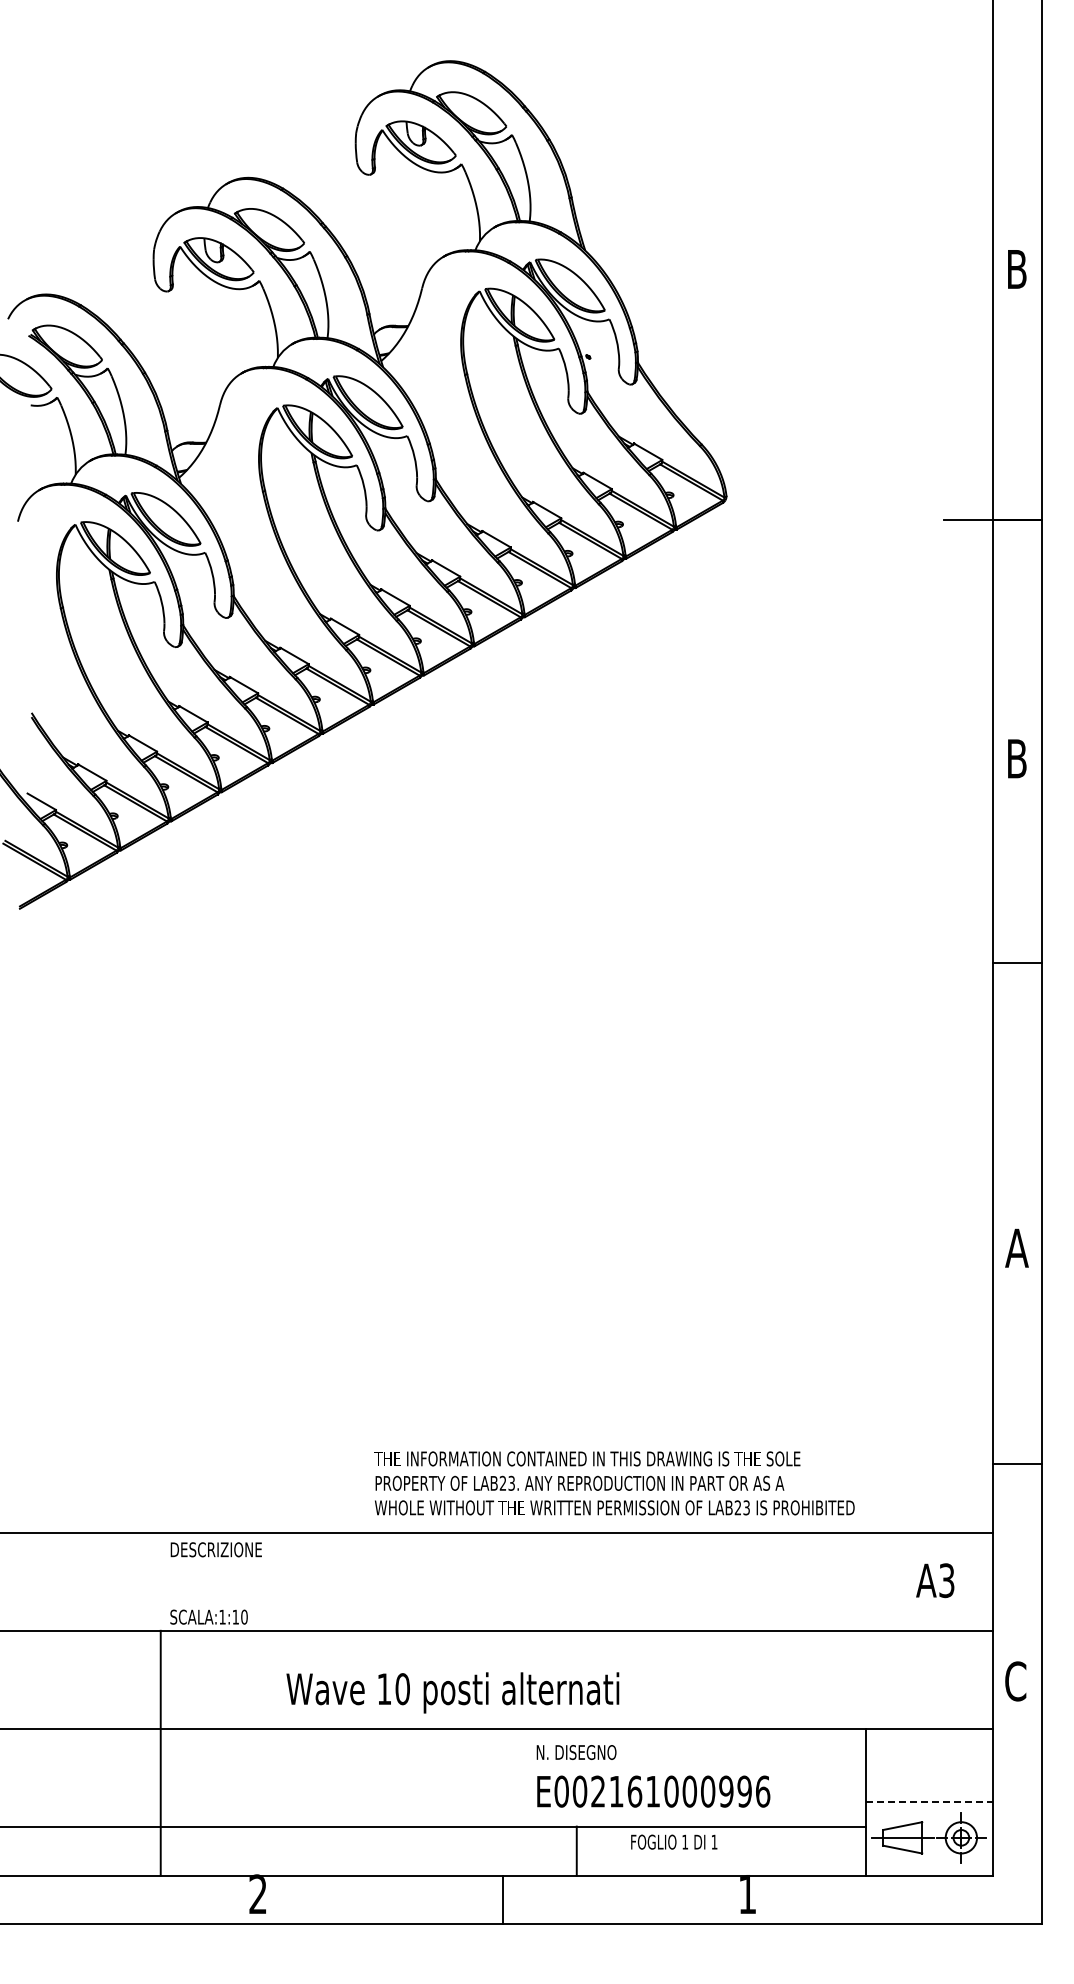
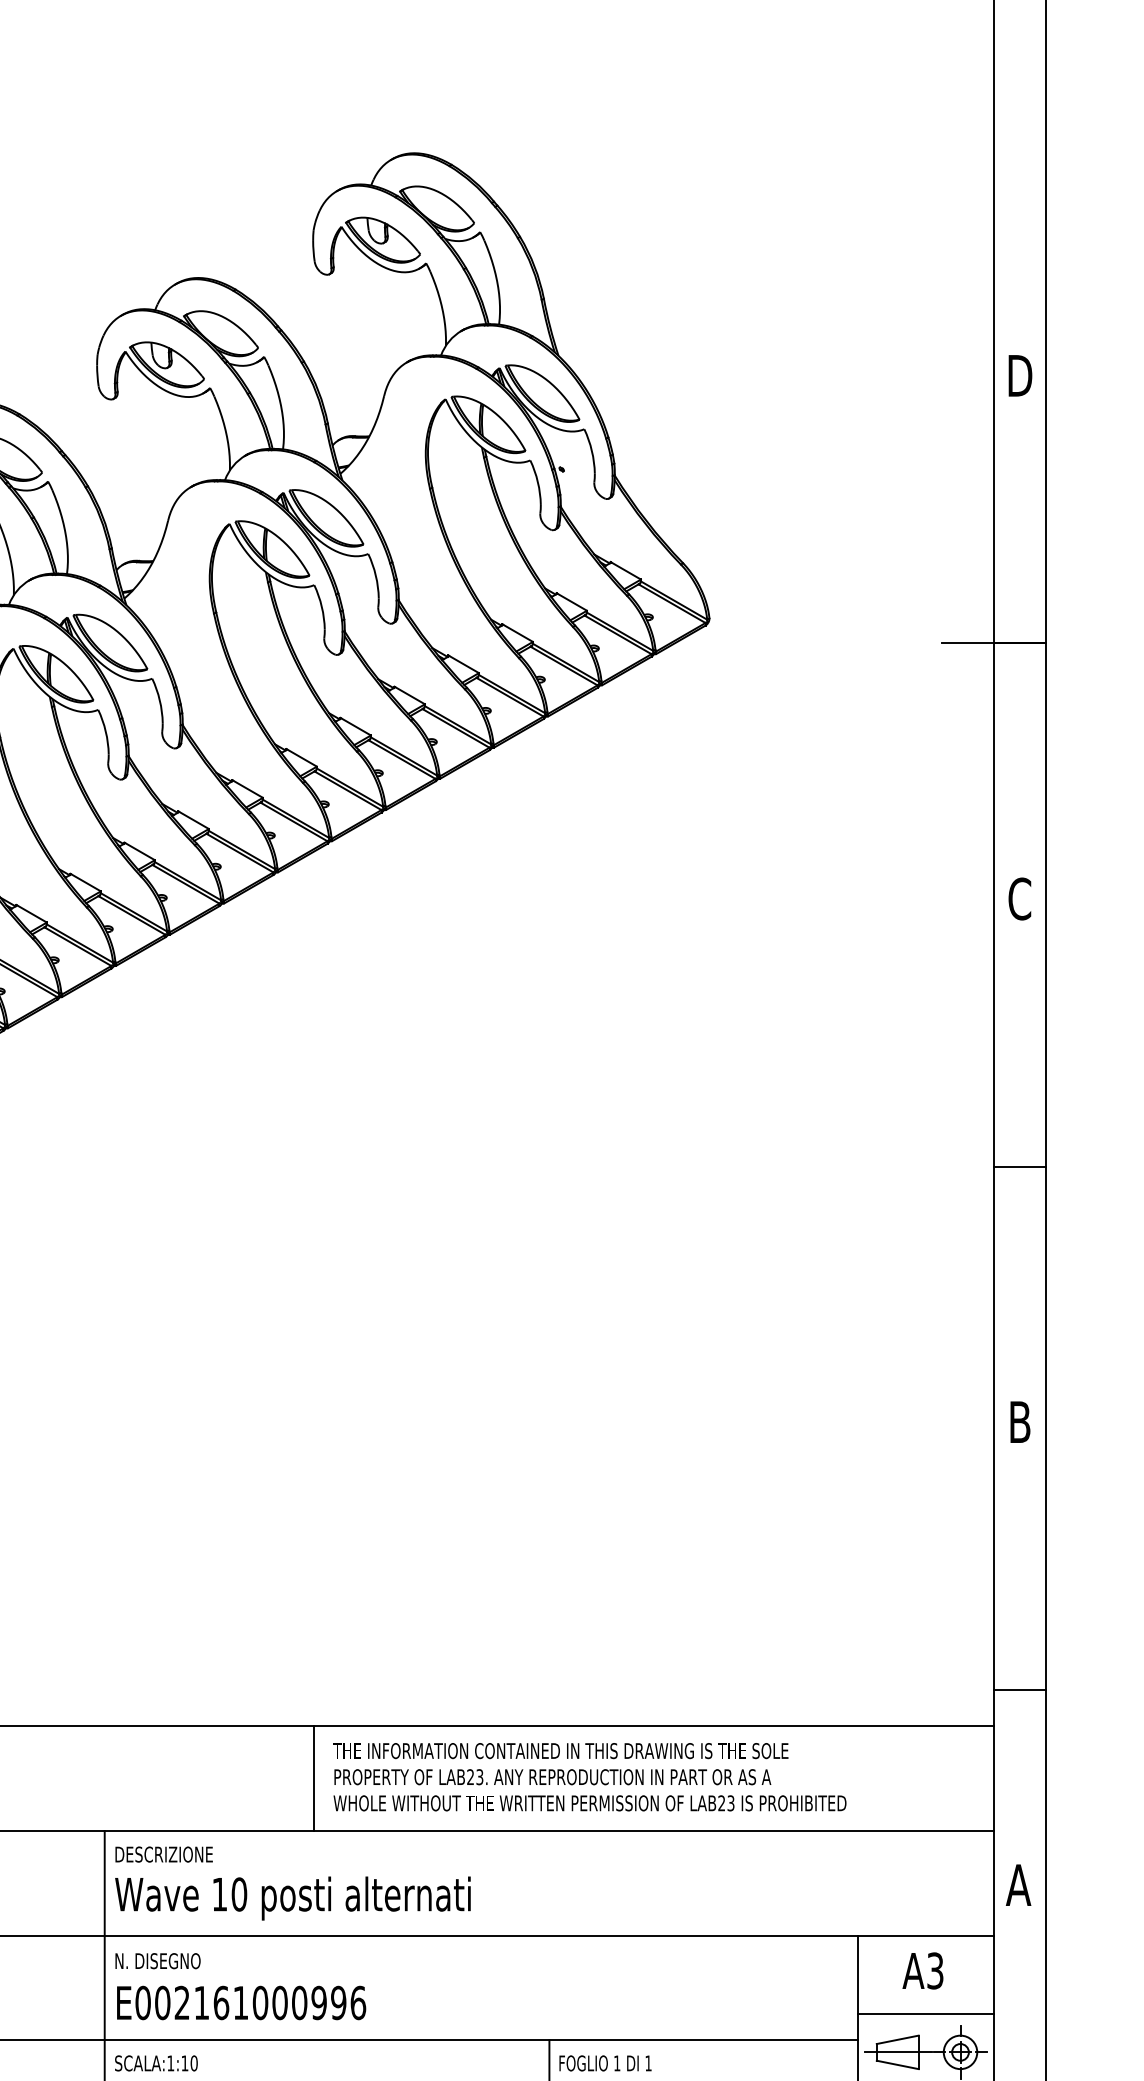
text: (1017, 269) -> (1020, 375), B -> D
text: (1016, 758) -> (1019, 898), B -> C
line: (1016, 963) -> (1019, 1166), moved
text: (1016, 1247) -> (1019, 1421), A -> B
line: (1016, 1463) -> (1019, 1689), moved
text: (614, 1483) -> (589, 1777), moved
text: (215, 1549) -> (163, 1854), moved
text: (935, 1580) -> (923, 1970), moved
line: (356, 1581) -> (313, 1778), added
text: (208, 1616) -> (155, 2062), moved
text: (1015, 1681) -> (1018, 1885), C -> A
text: (452, 1692) -> (292, 1898), moved
text: (576, 1752) -> (157, 1961), moved
text: (653, 1791) -> (241, 2002), moved
line: (929, 1802) -> (926, 2014), dashed -> solid
text: (674, 1841) -> (605, 2062), moved

